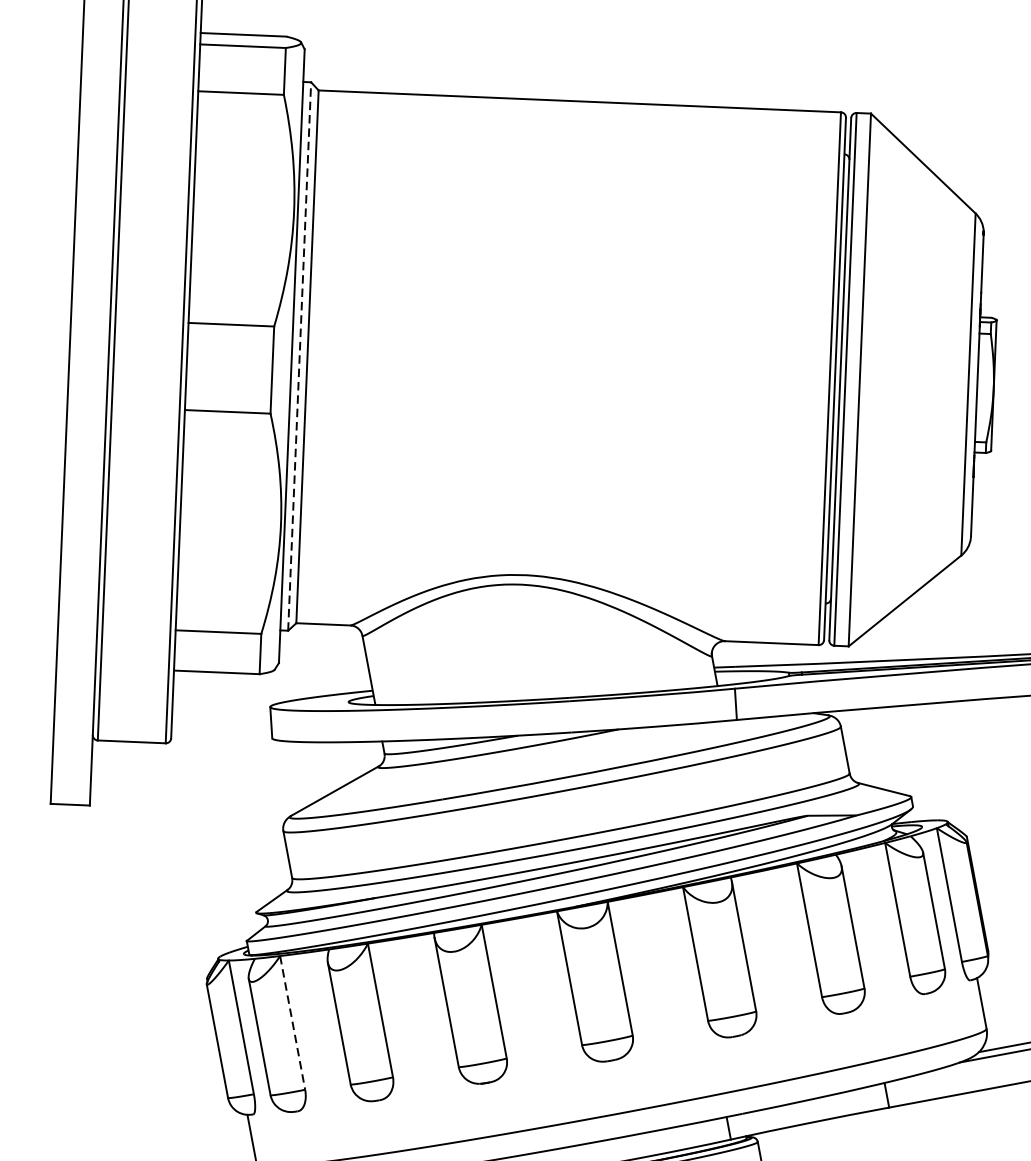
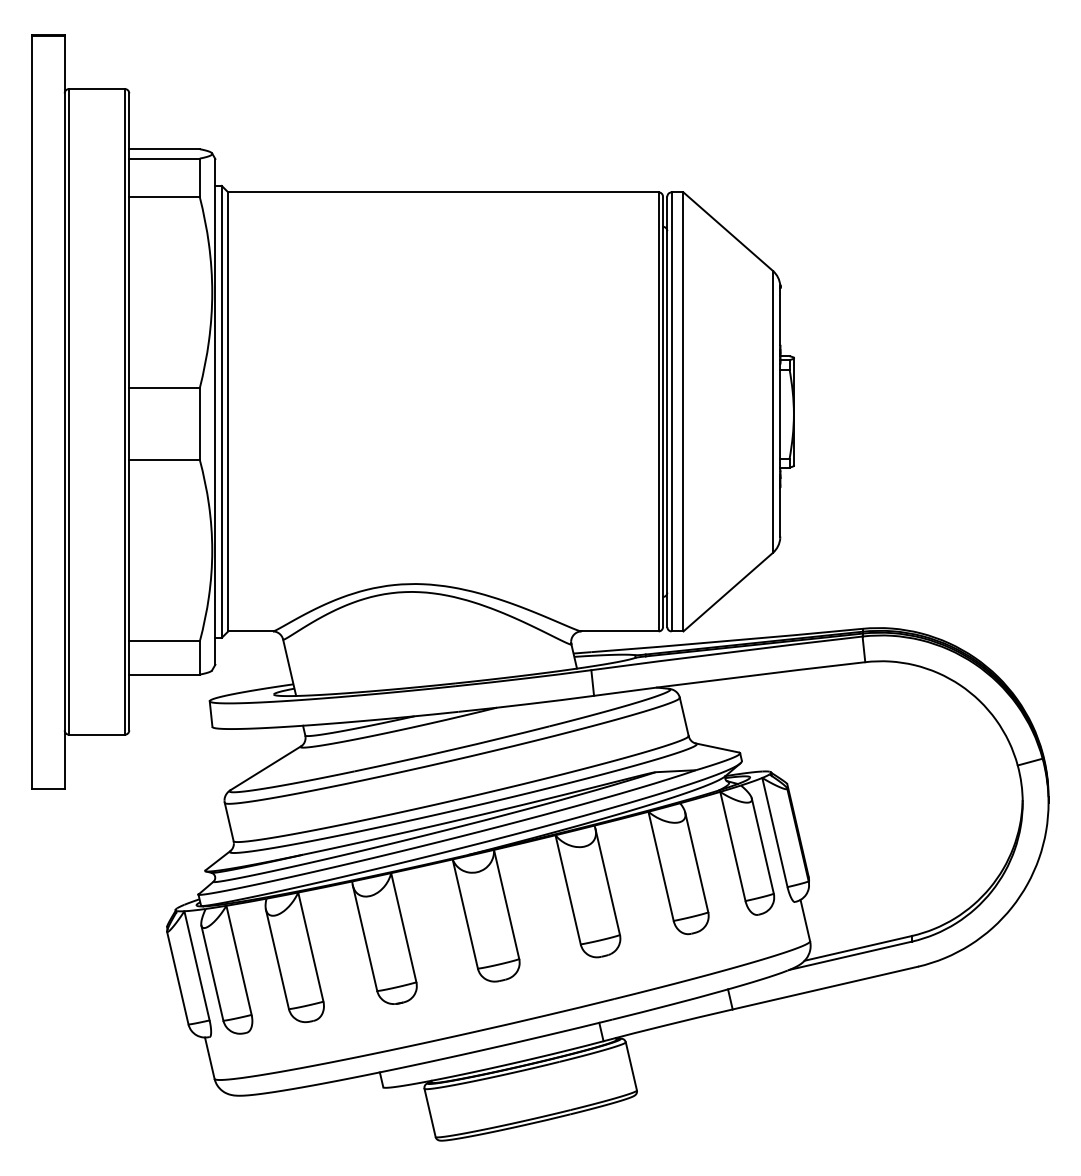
line: (299, 356) -> (221, 411), dashed -> solid
line: (293, 1023) -> (239, 960), dashed -> solid

